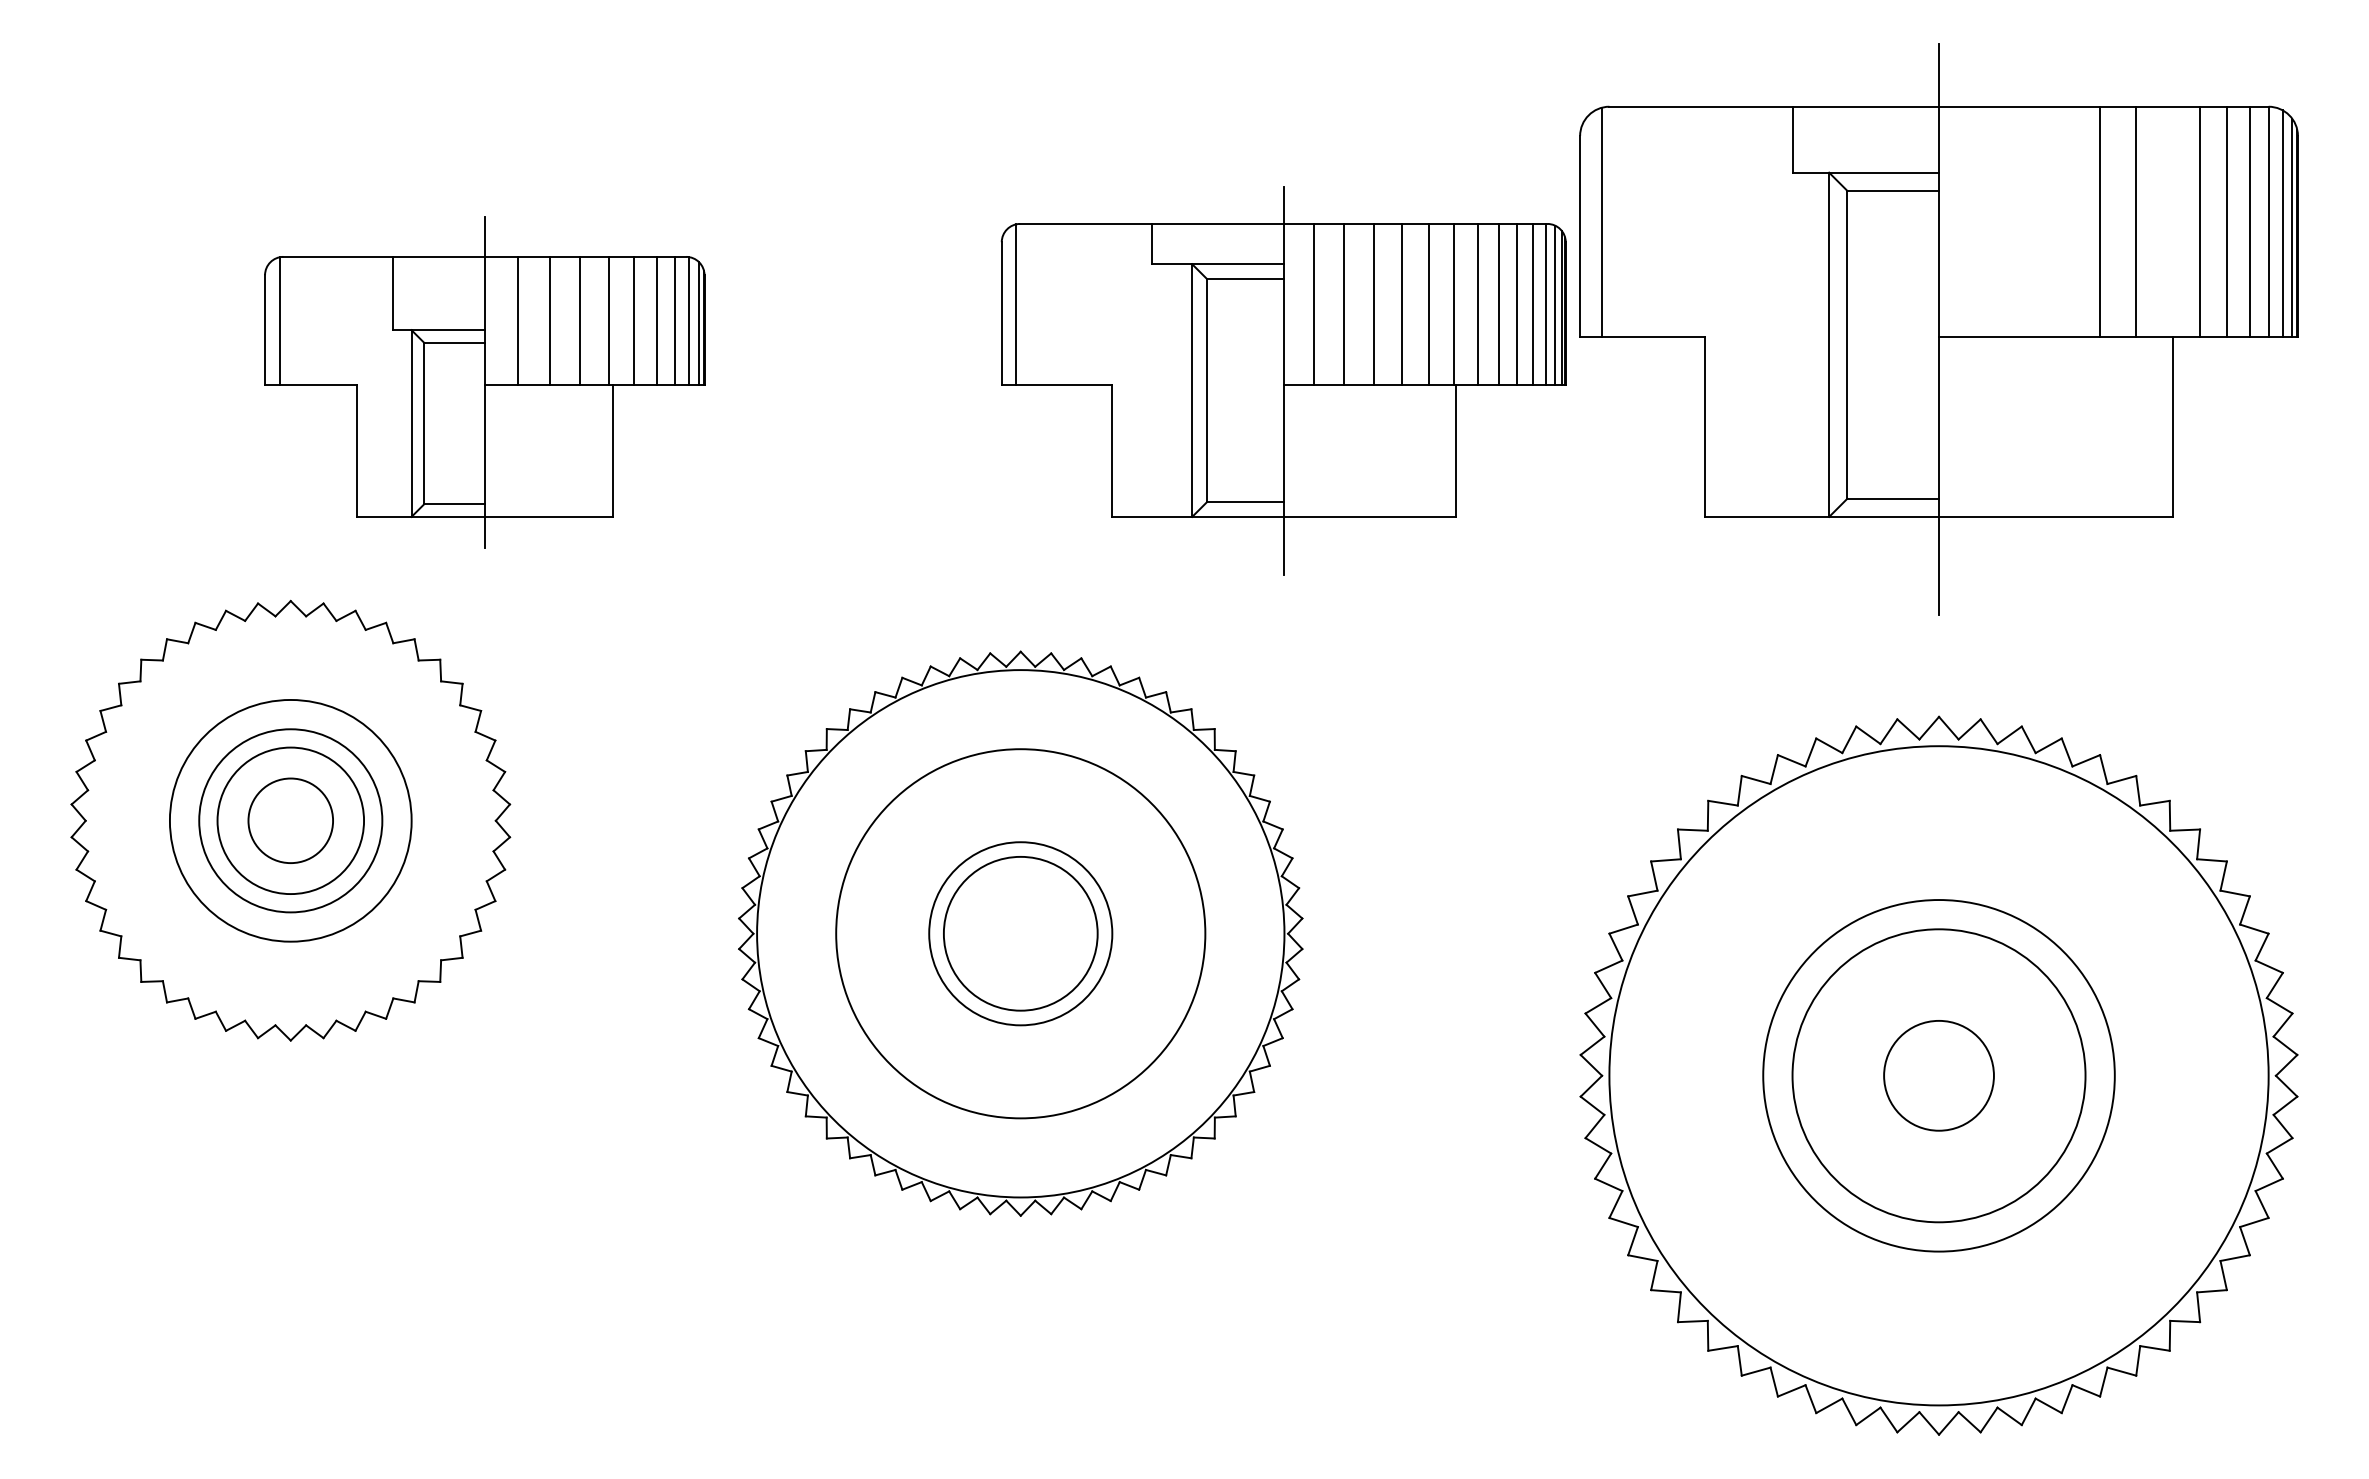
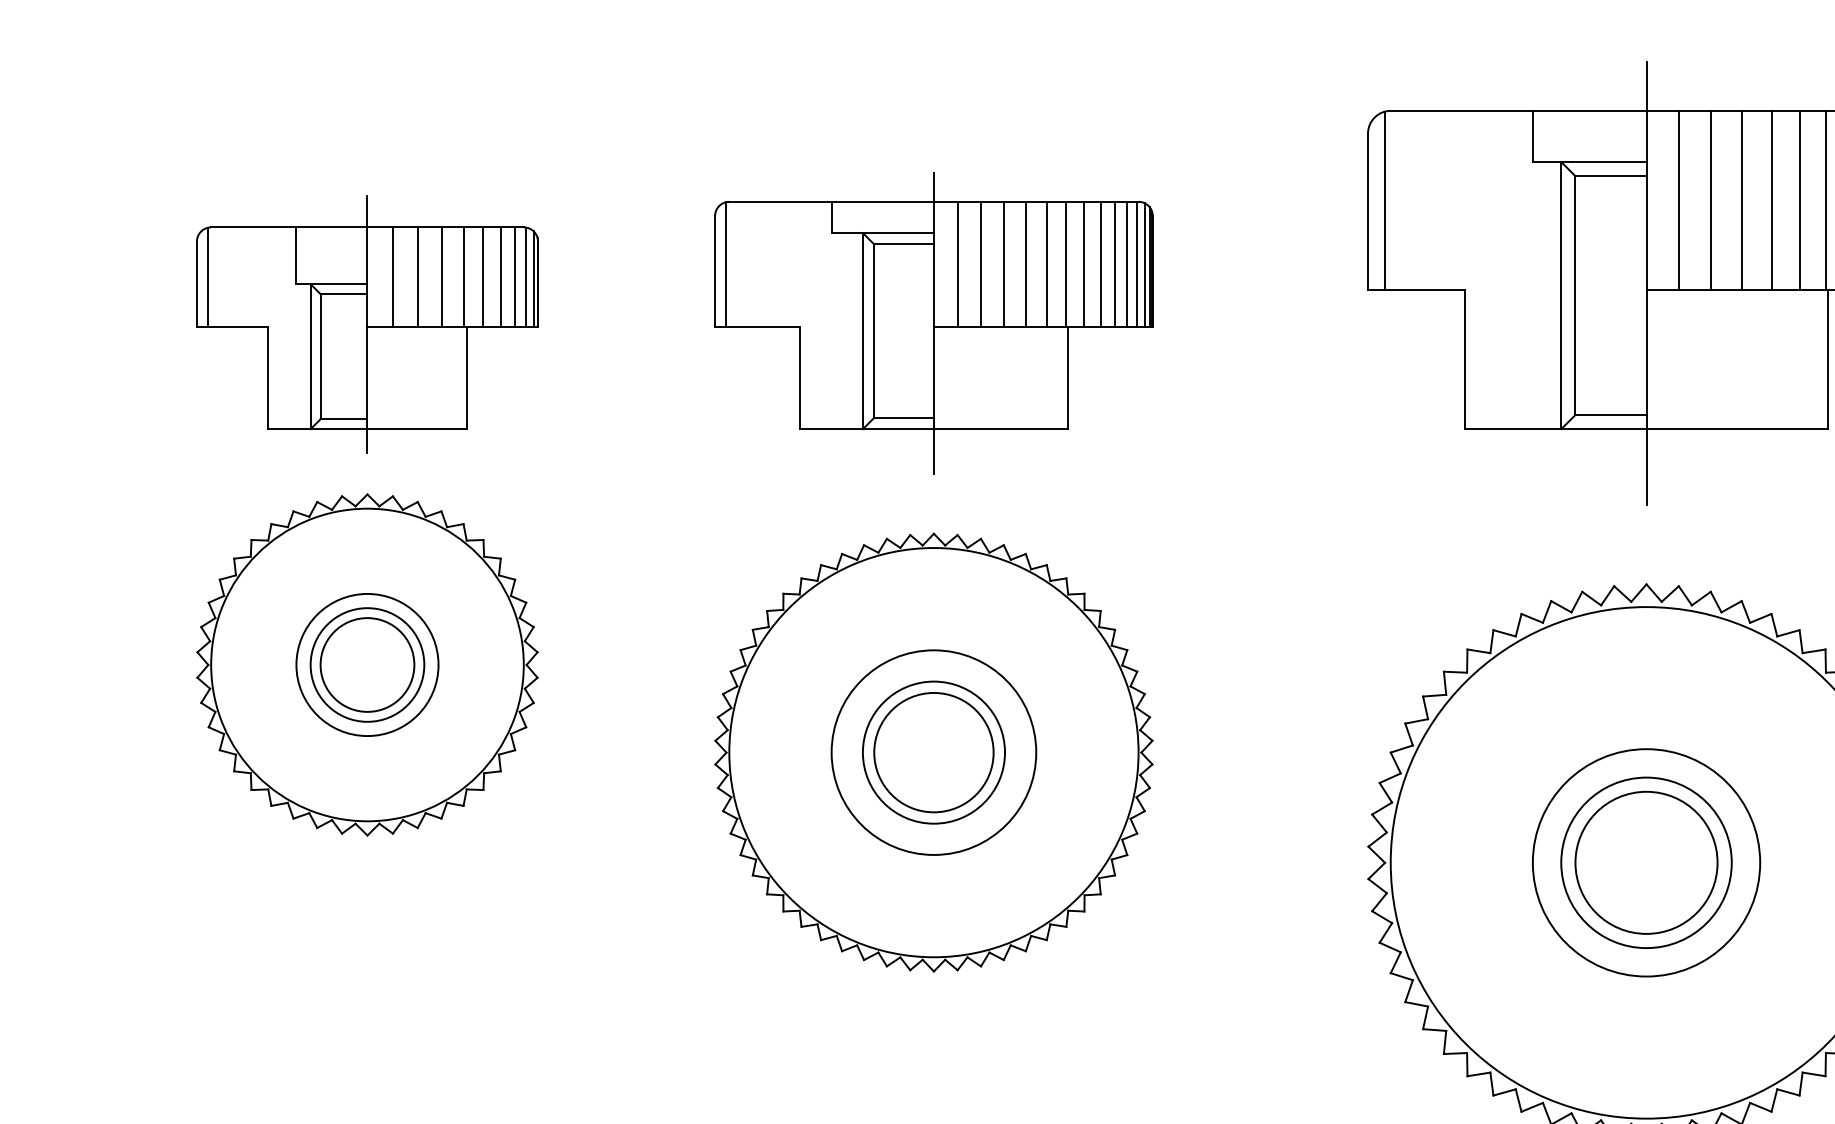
line: (1980, 221) -> (1678, 199), added
line: (2021, 221) -> (1710, 199), added
line: (2061, 221) -> (1741, 199), added
line: (2169, 221) -> (1825, 199), added
part: (1283, 380) -> (933, 323), moved
part: (484, 382) -> (367, 324), moved
circle: (290, 820) -> (367, 664), size x1.43
circle: (290, 820) -> (367, 664), size x1.67
circle: (1020, 933) -> (933, 752), size x0.71
circle: (1938, 1075) -> (1646, 862), size x0.62
circle: (1938, 1075) -> (1646, 862), size x1.67

